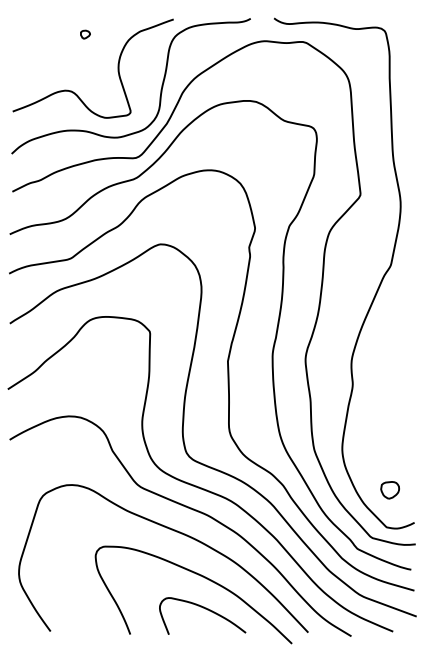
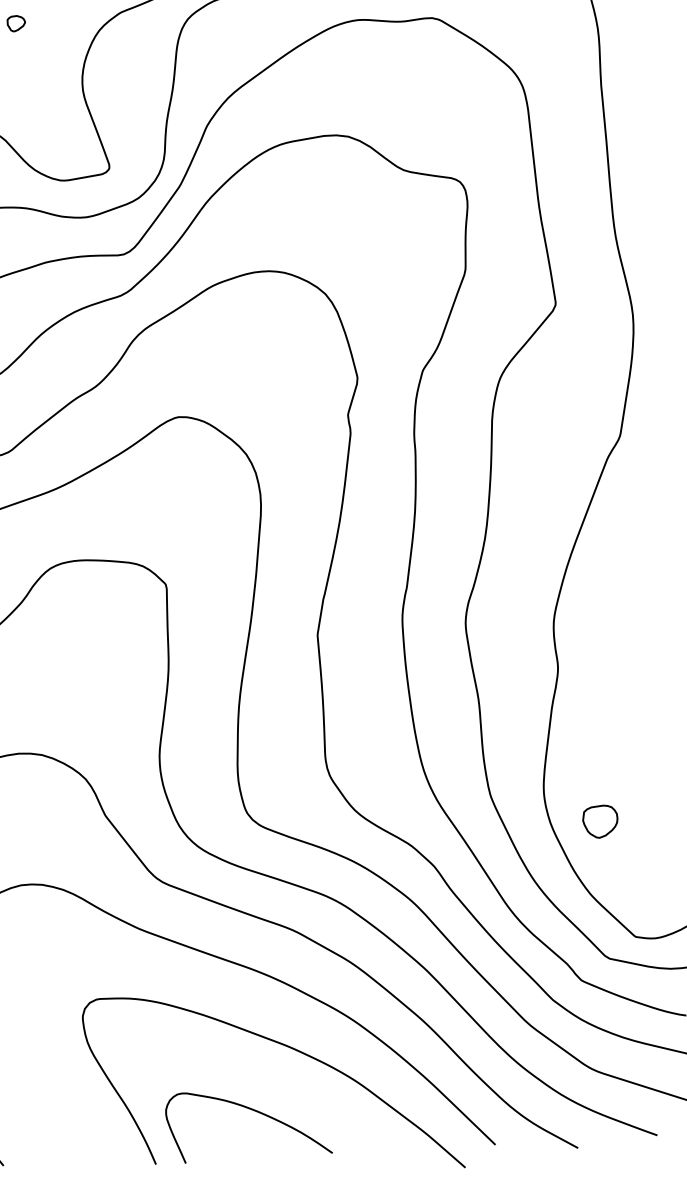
part: (389, 490) -> (599, 822), moved
curve: (205, 609) -> (253, 1112), moved

